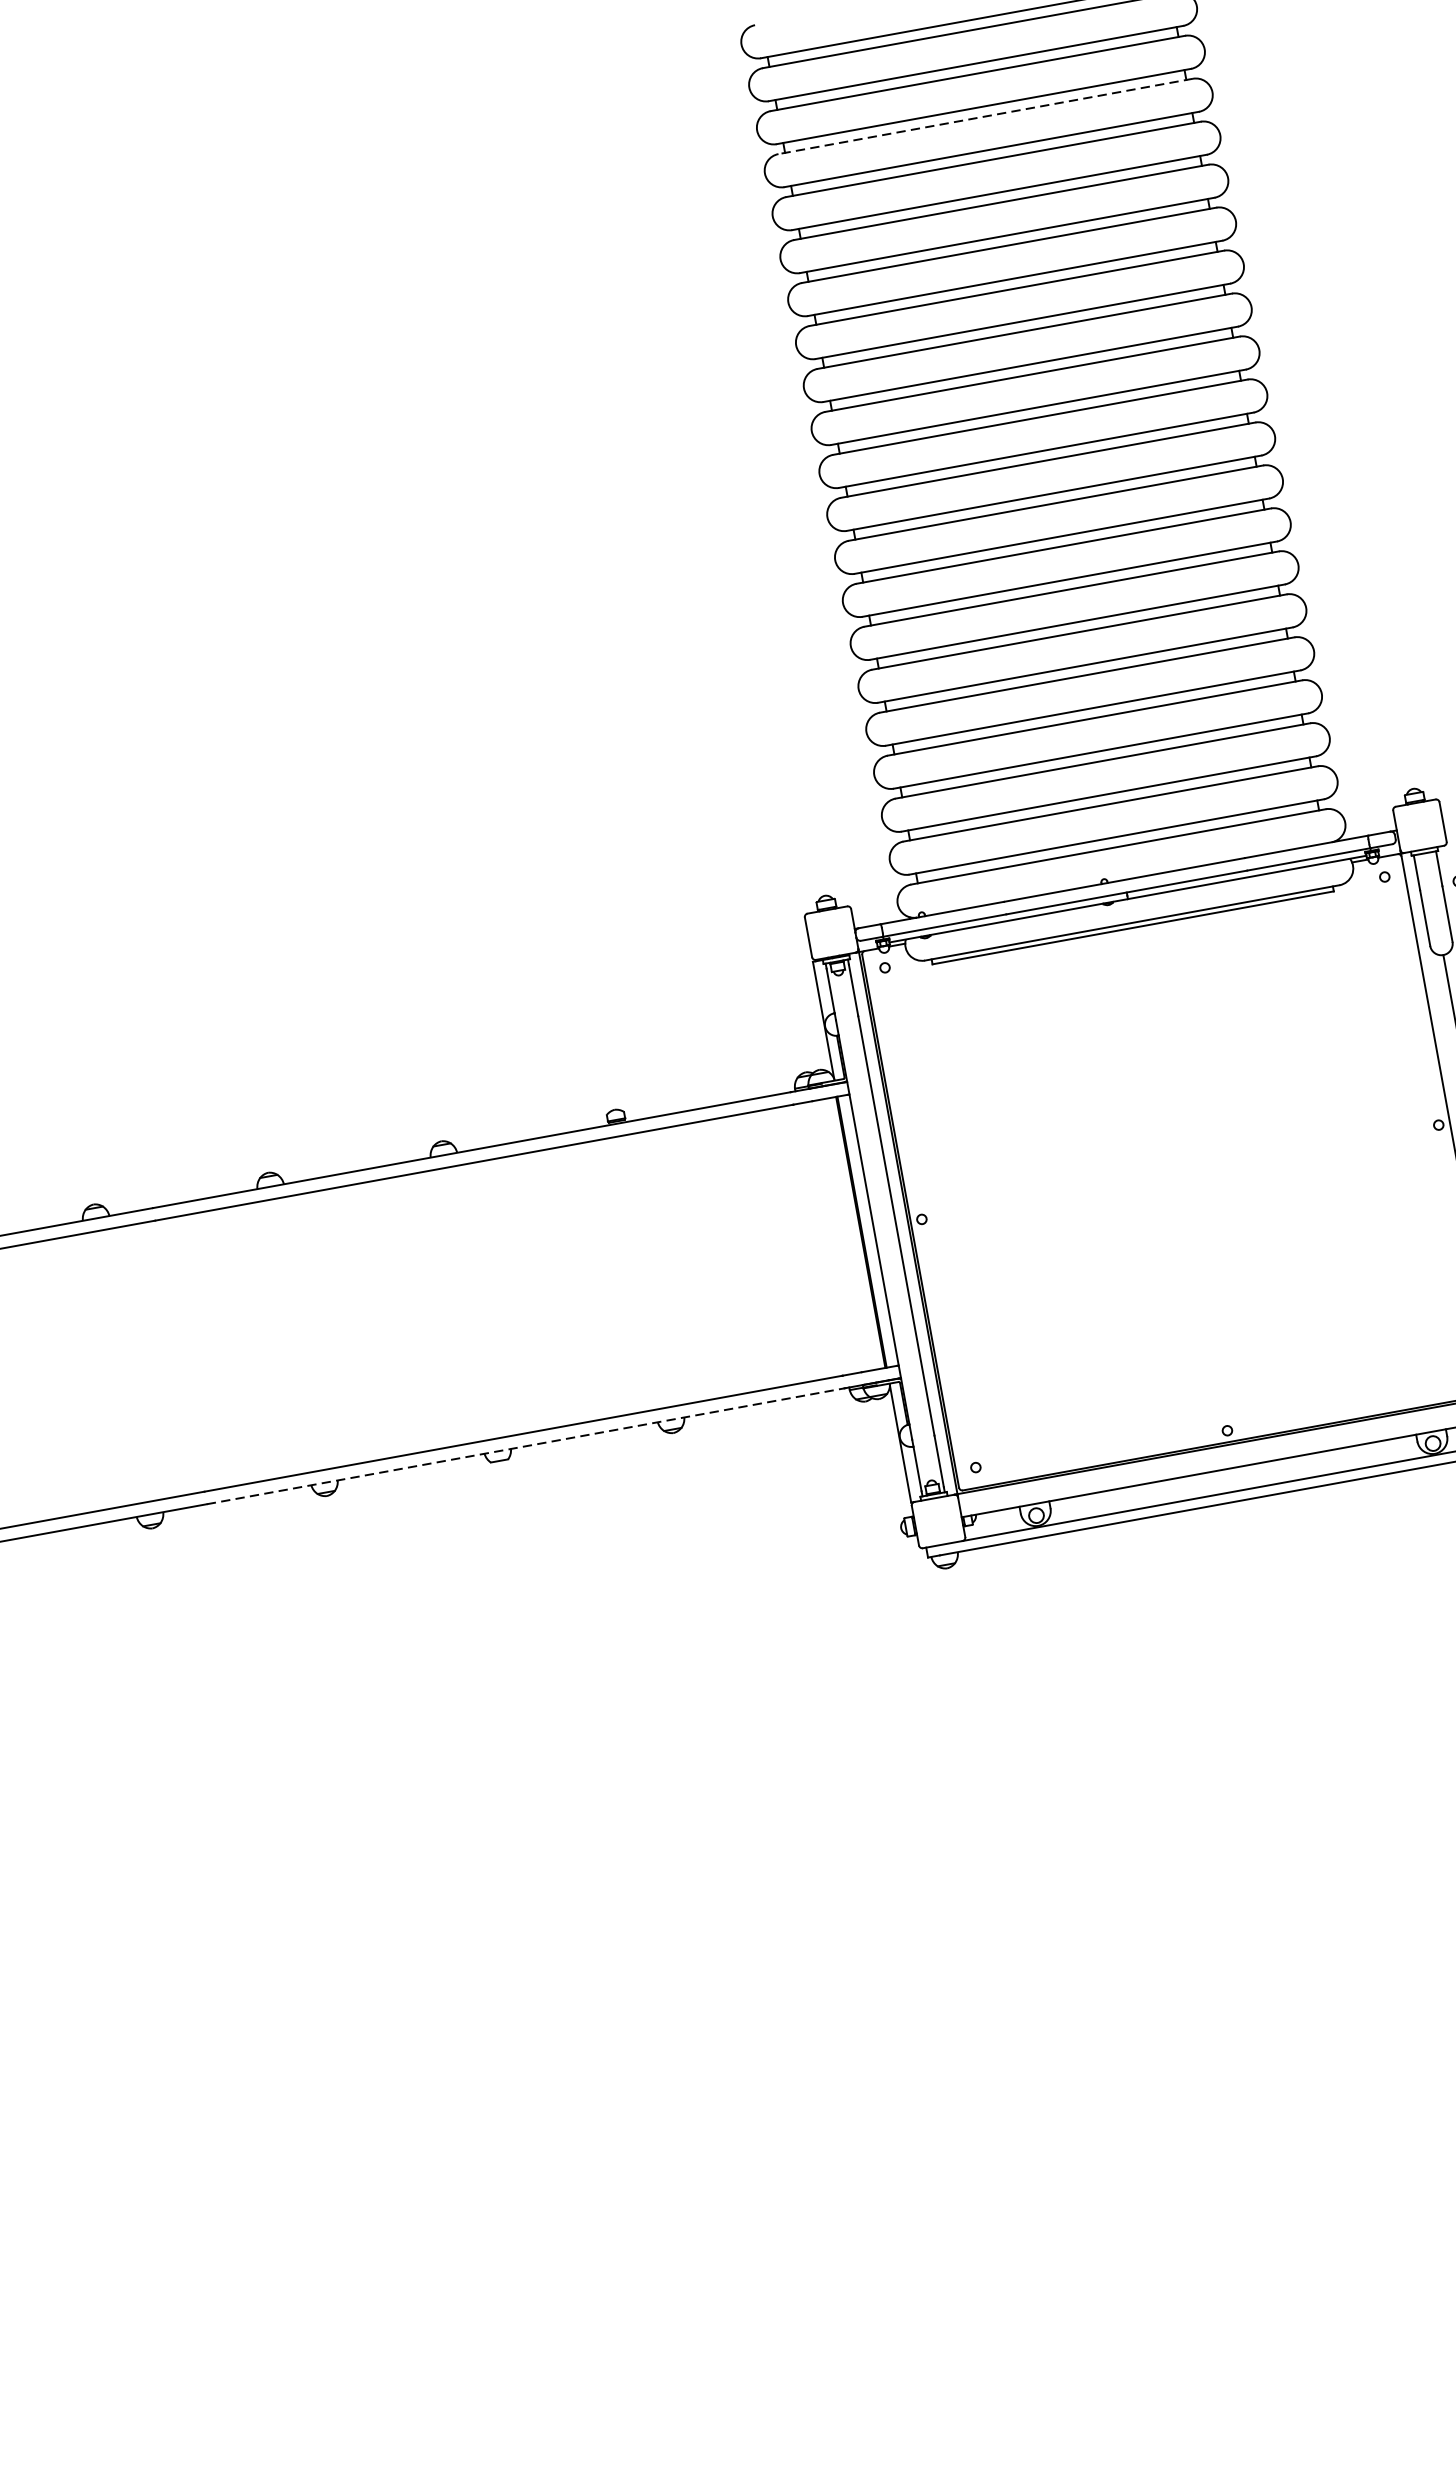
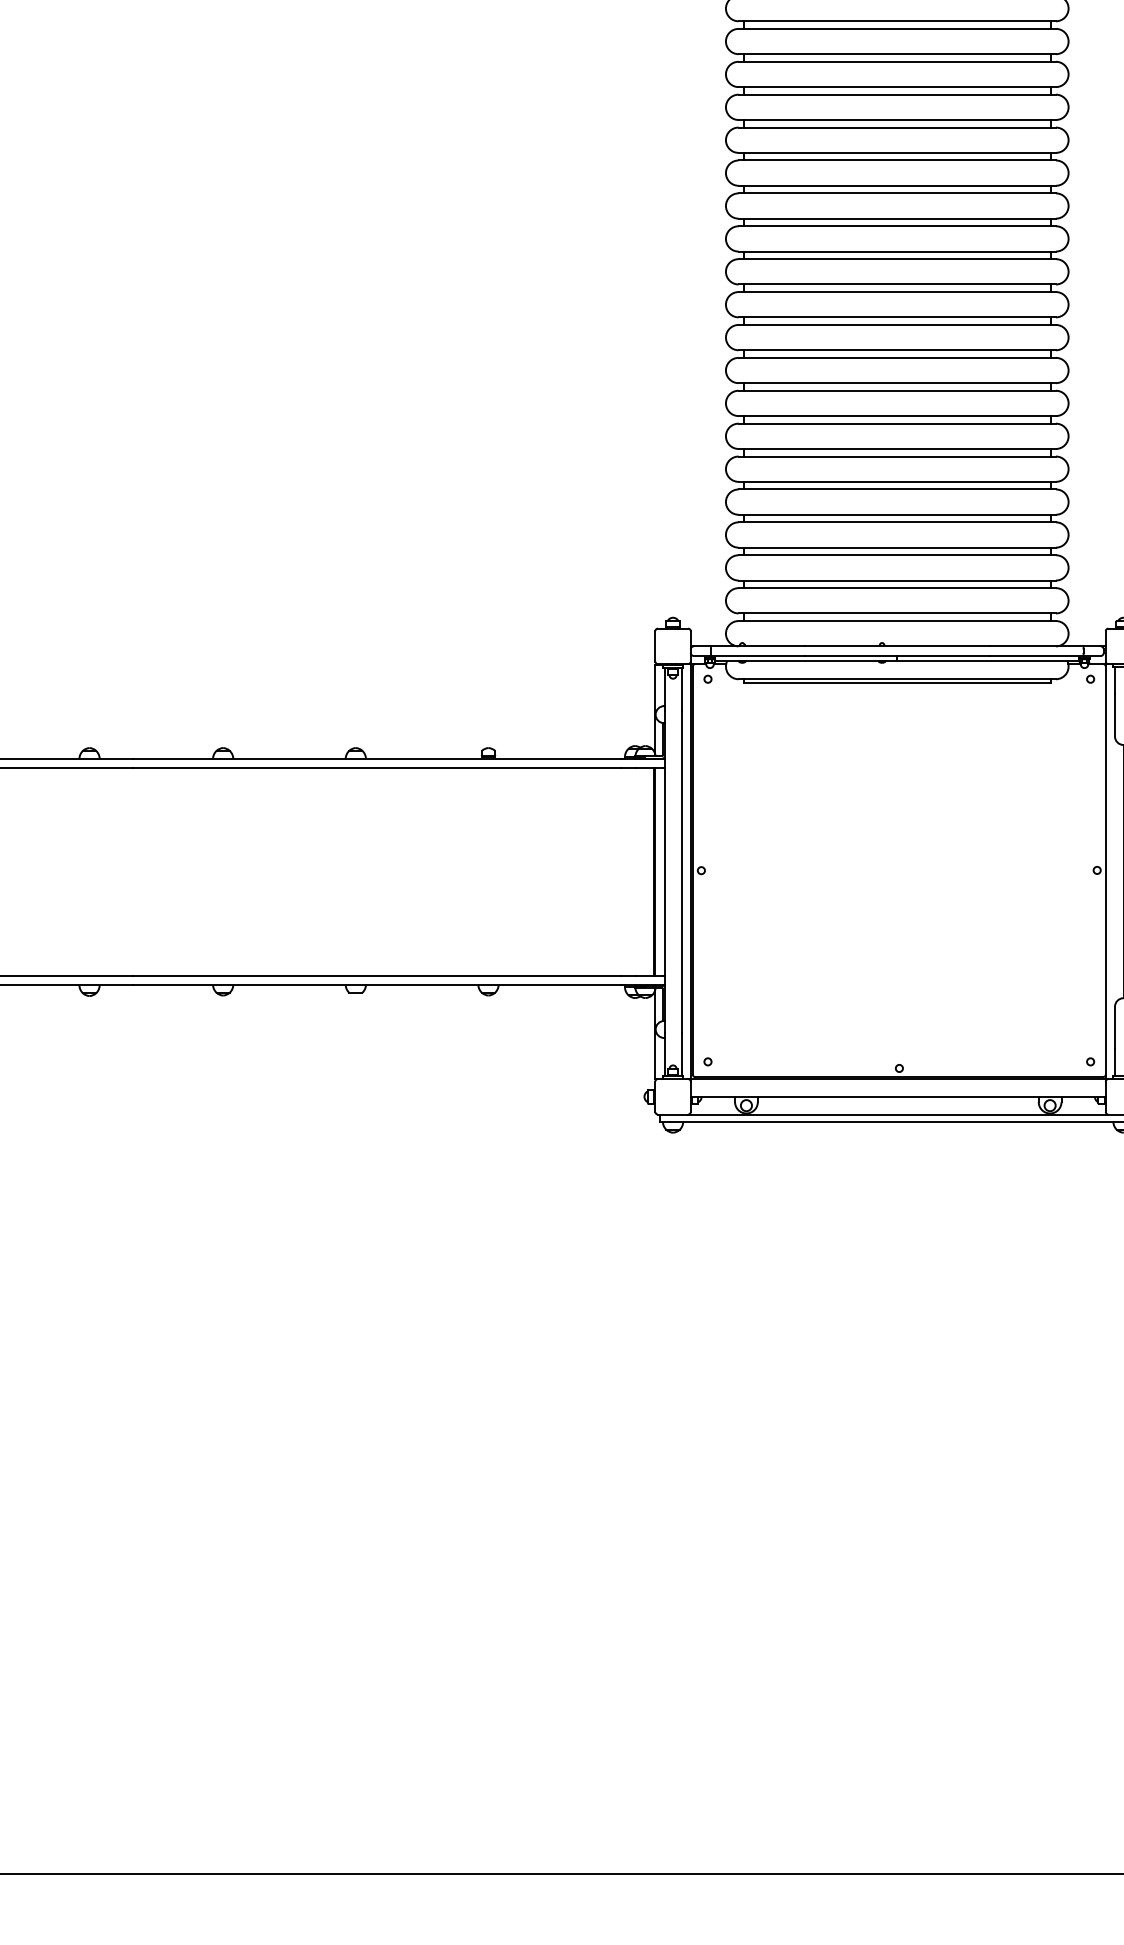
line: (985, 116) -> (897, 61), dashed -> solid
line: (526, 1446) -> (377, 985), dashed -> solid

